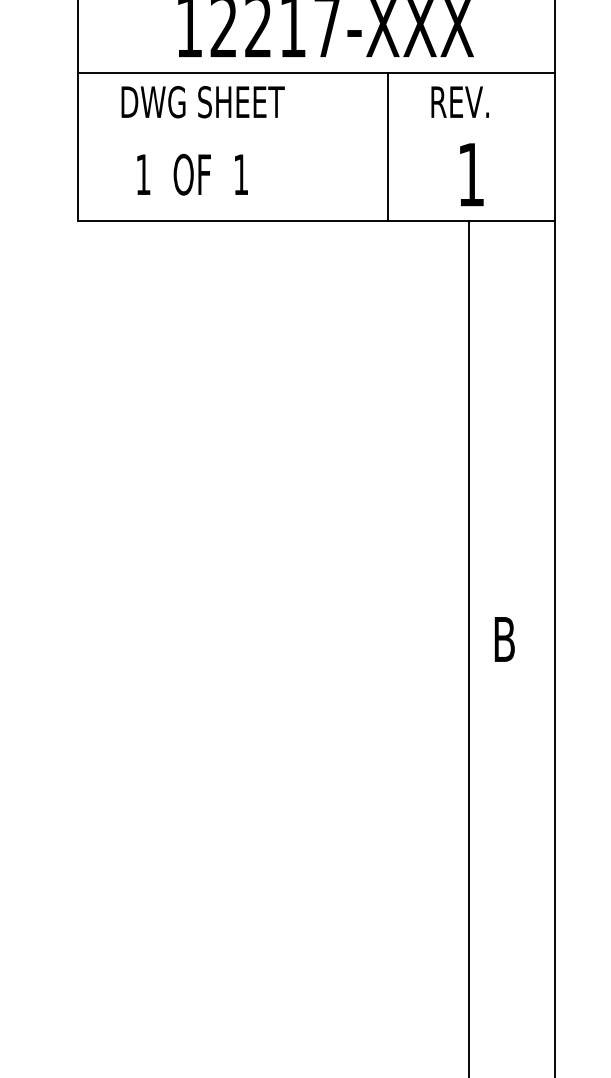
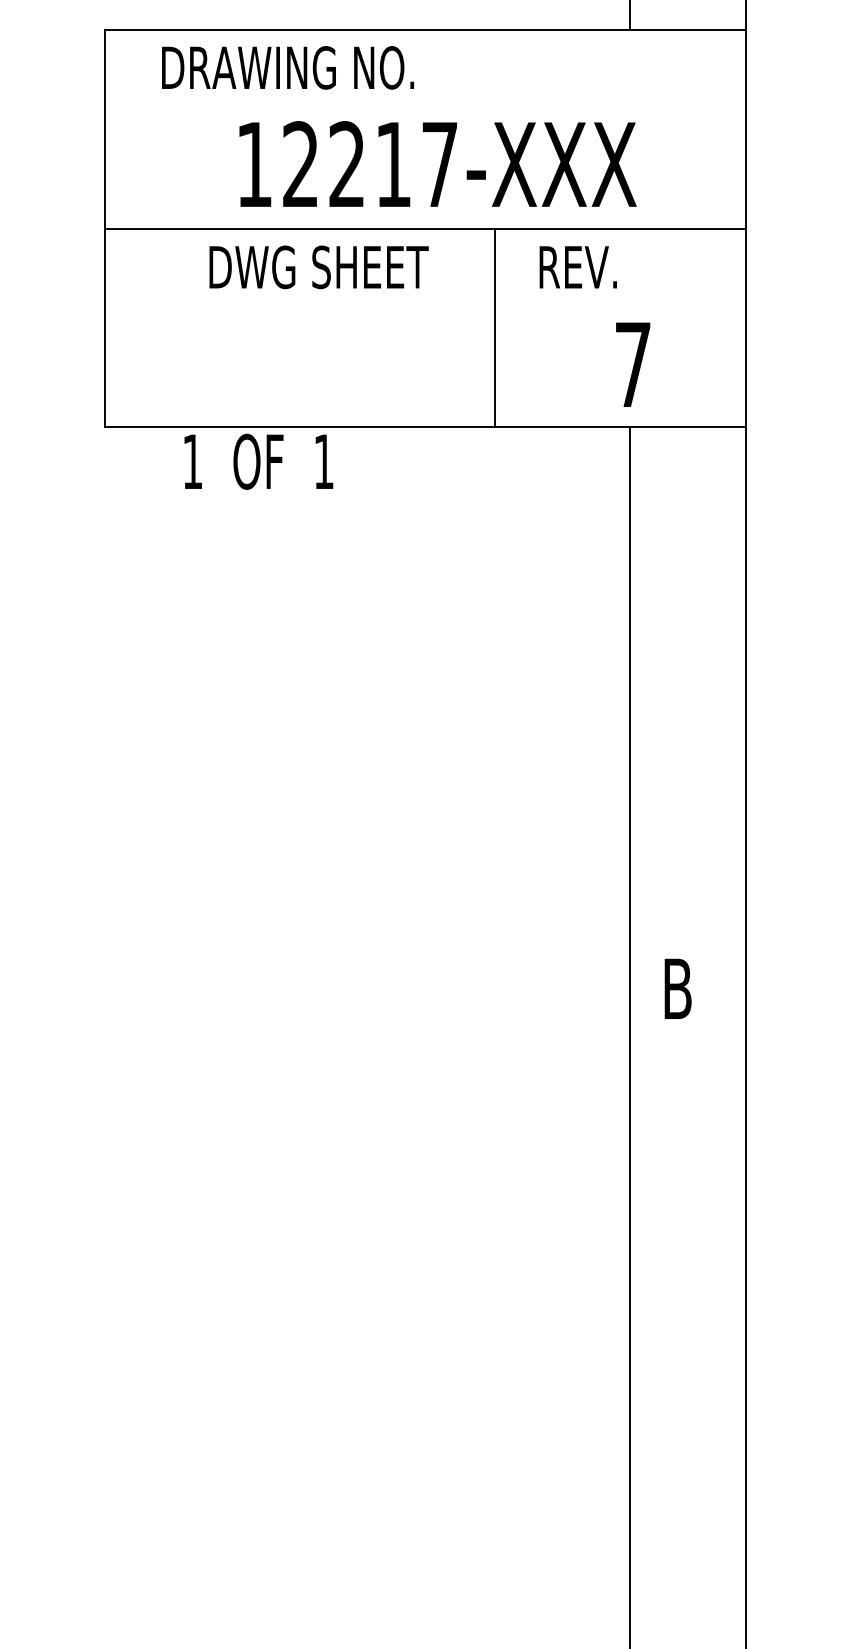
text: (202, 102) -> (318, 267), moved
text: (459, 102) -> (577, 267), moved
line: (388, 146) -> (494, 327), moved
text: (192, 174) -> (258, 461), moved
text: (471, 174) -> (633, 364), 1 -> 7

